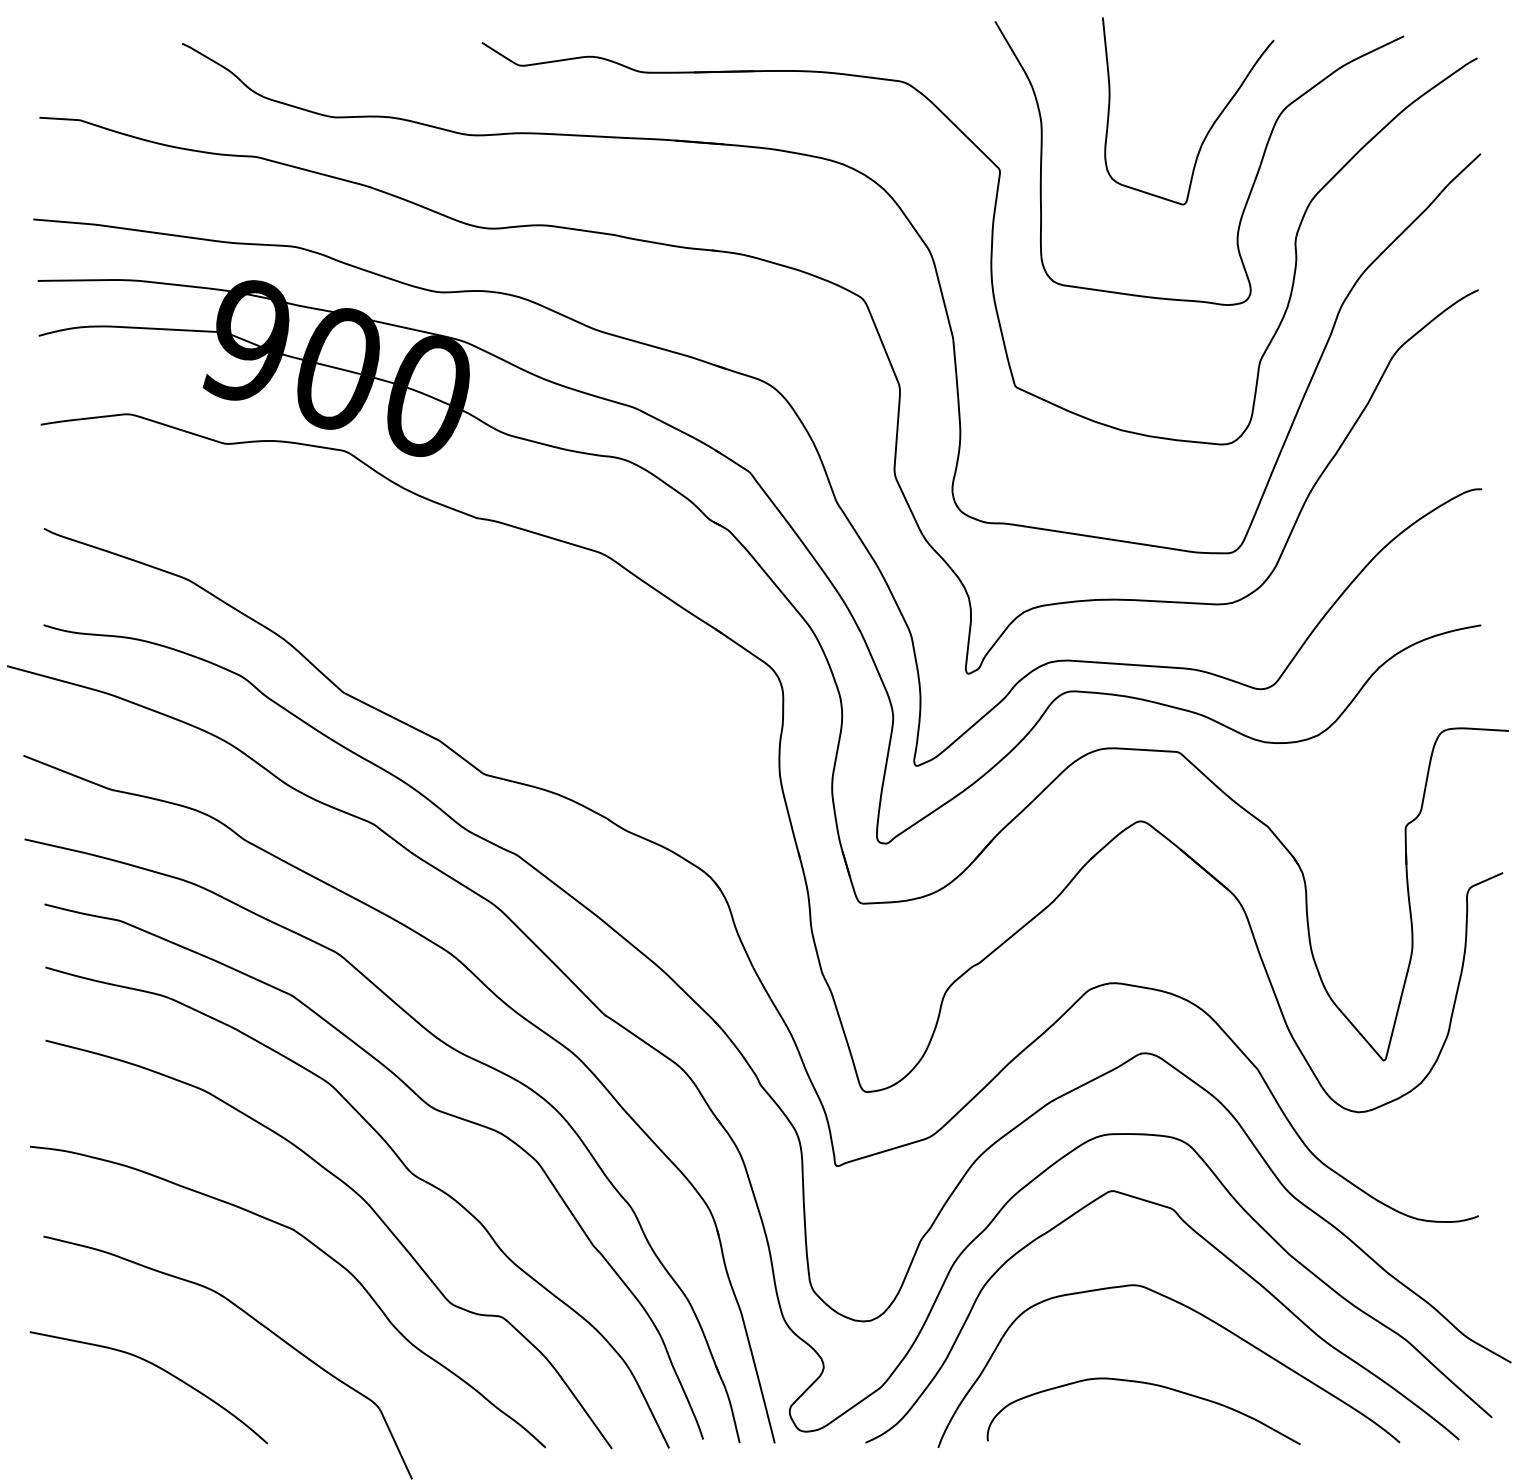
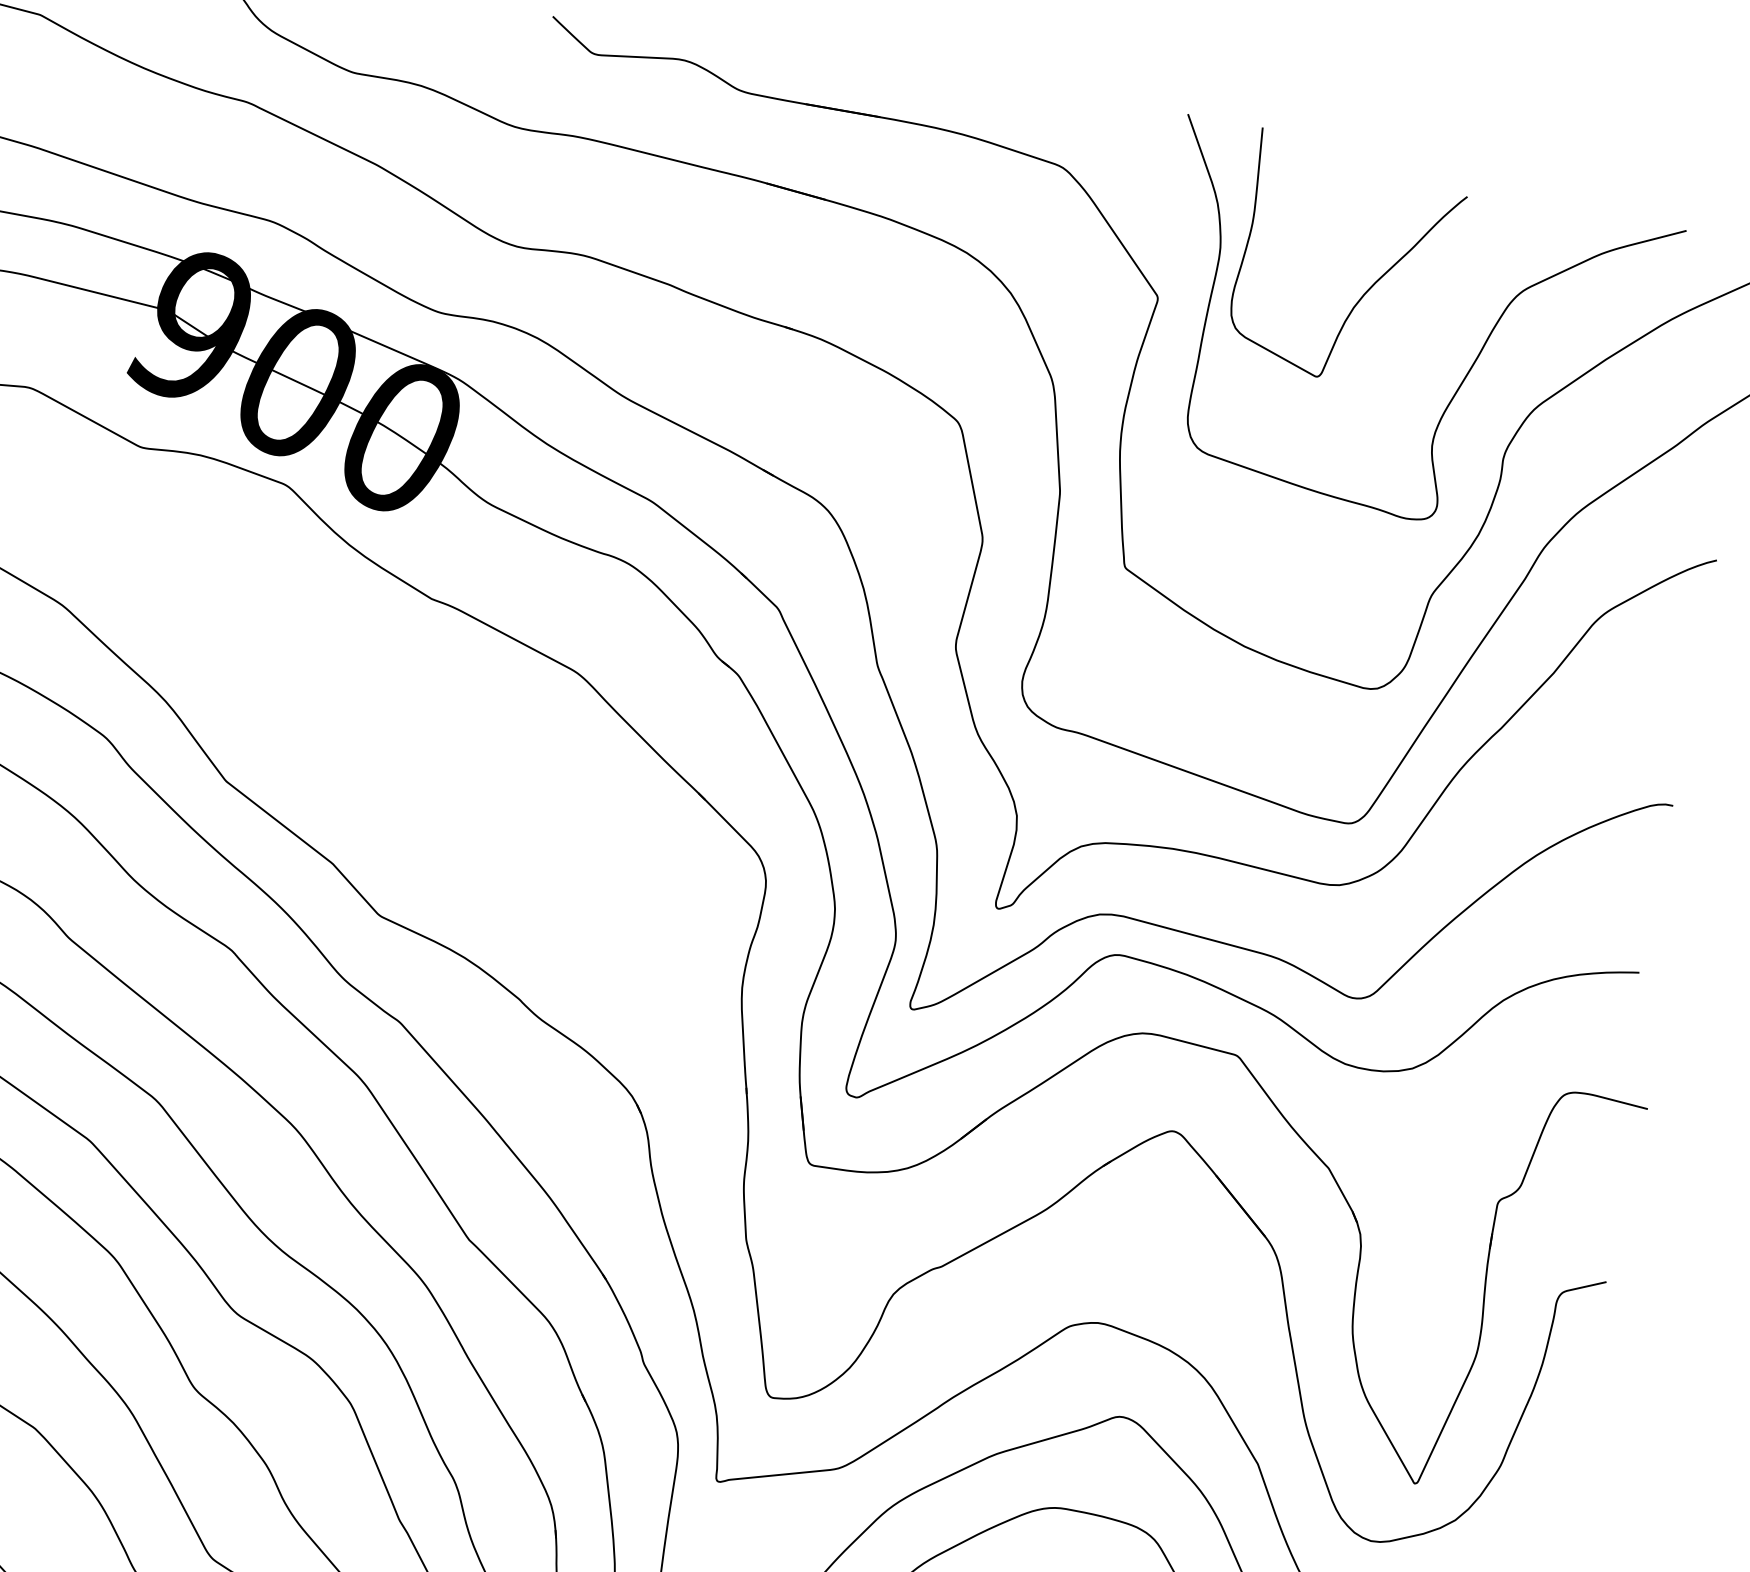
curve: (1211, 125) -> (1370, 286), moved

